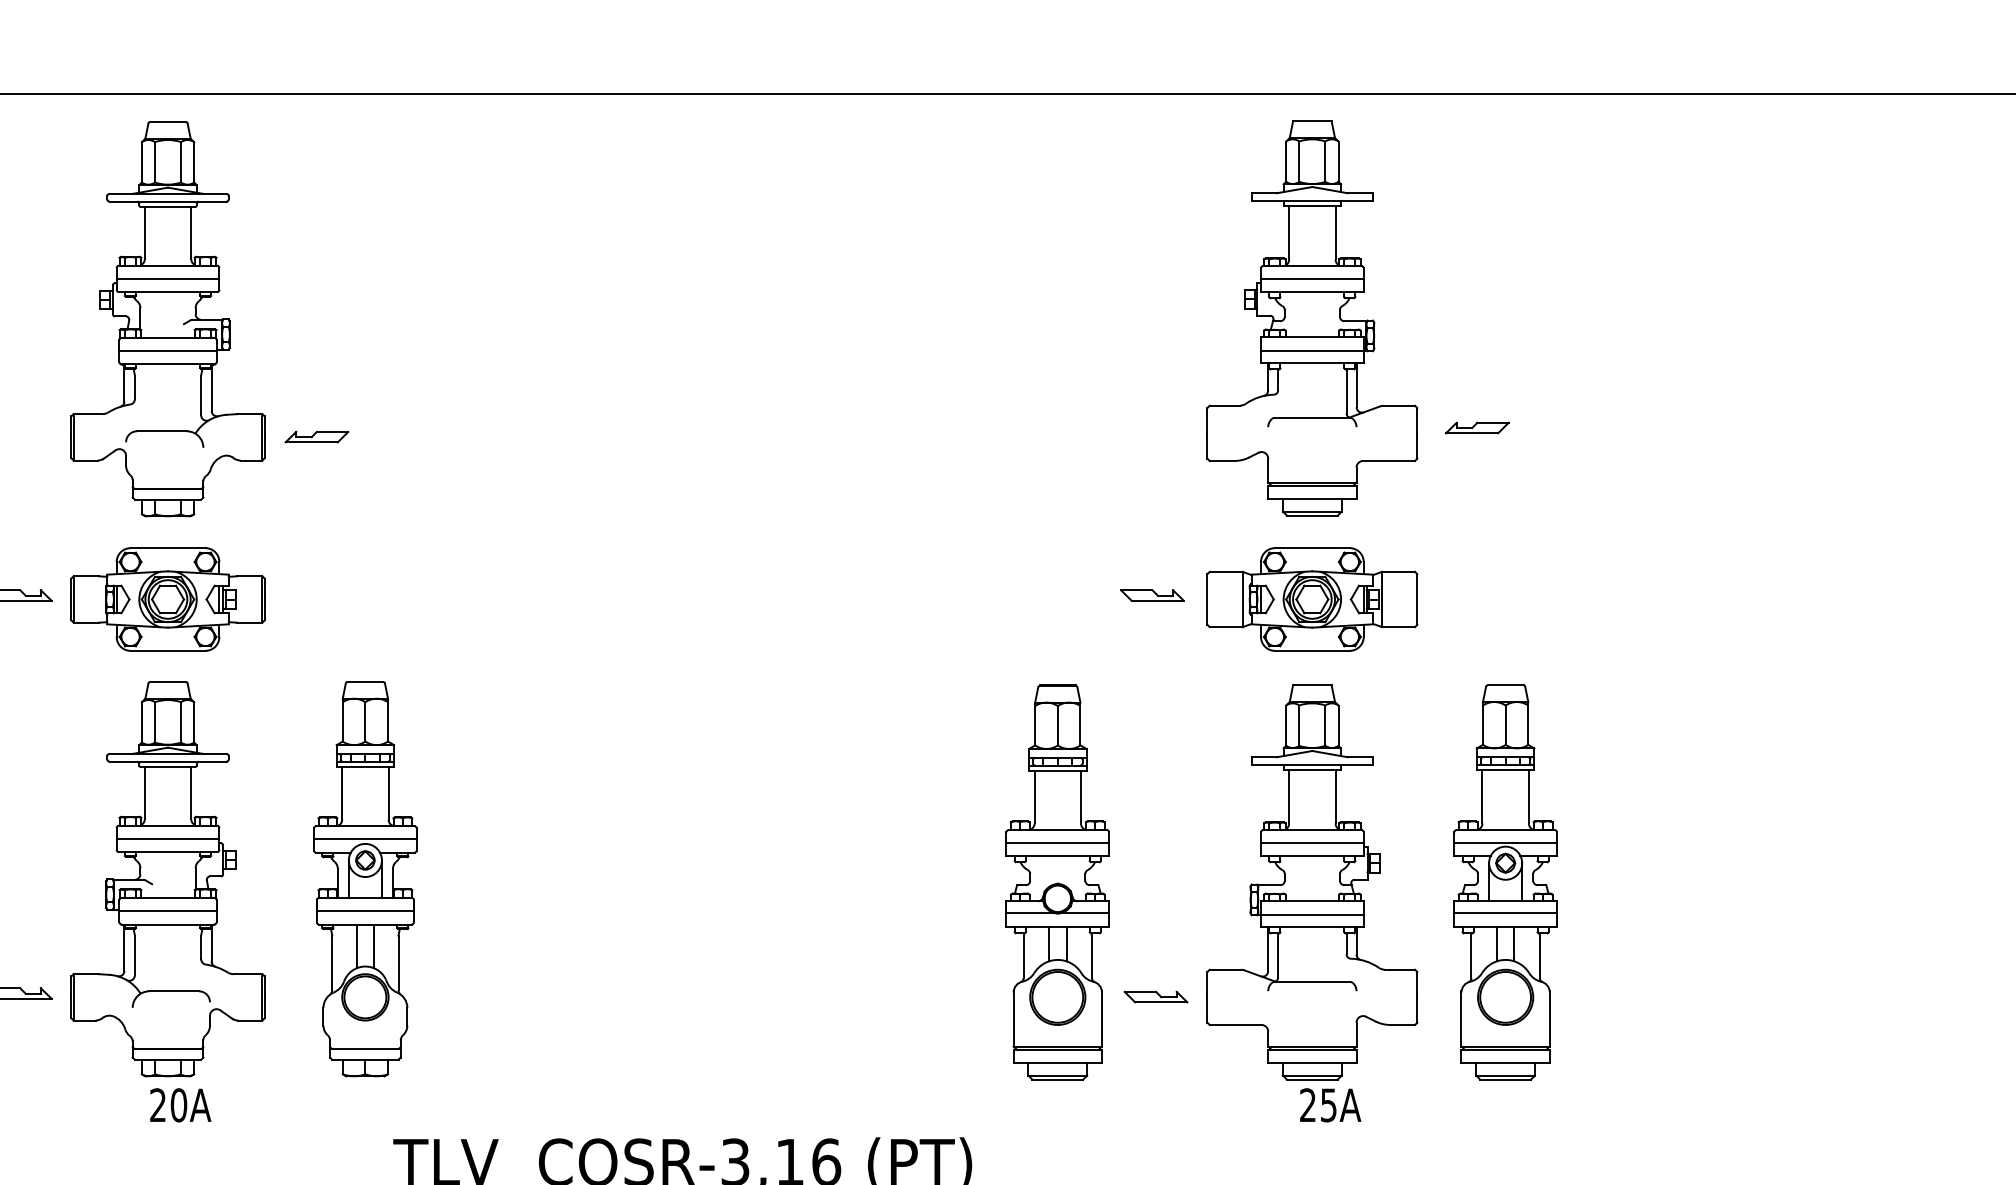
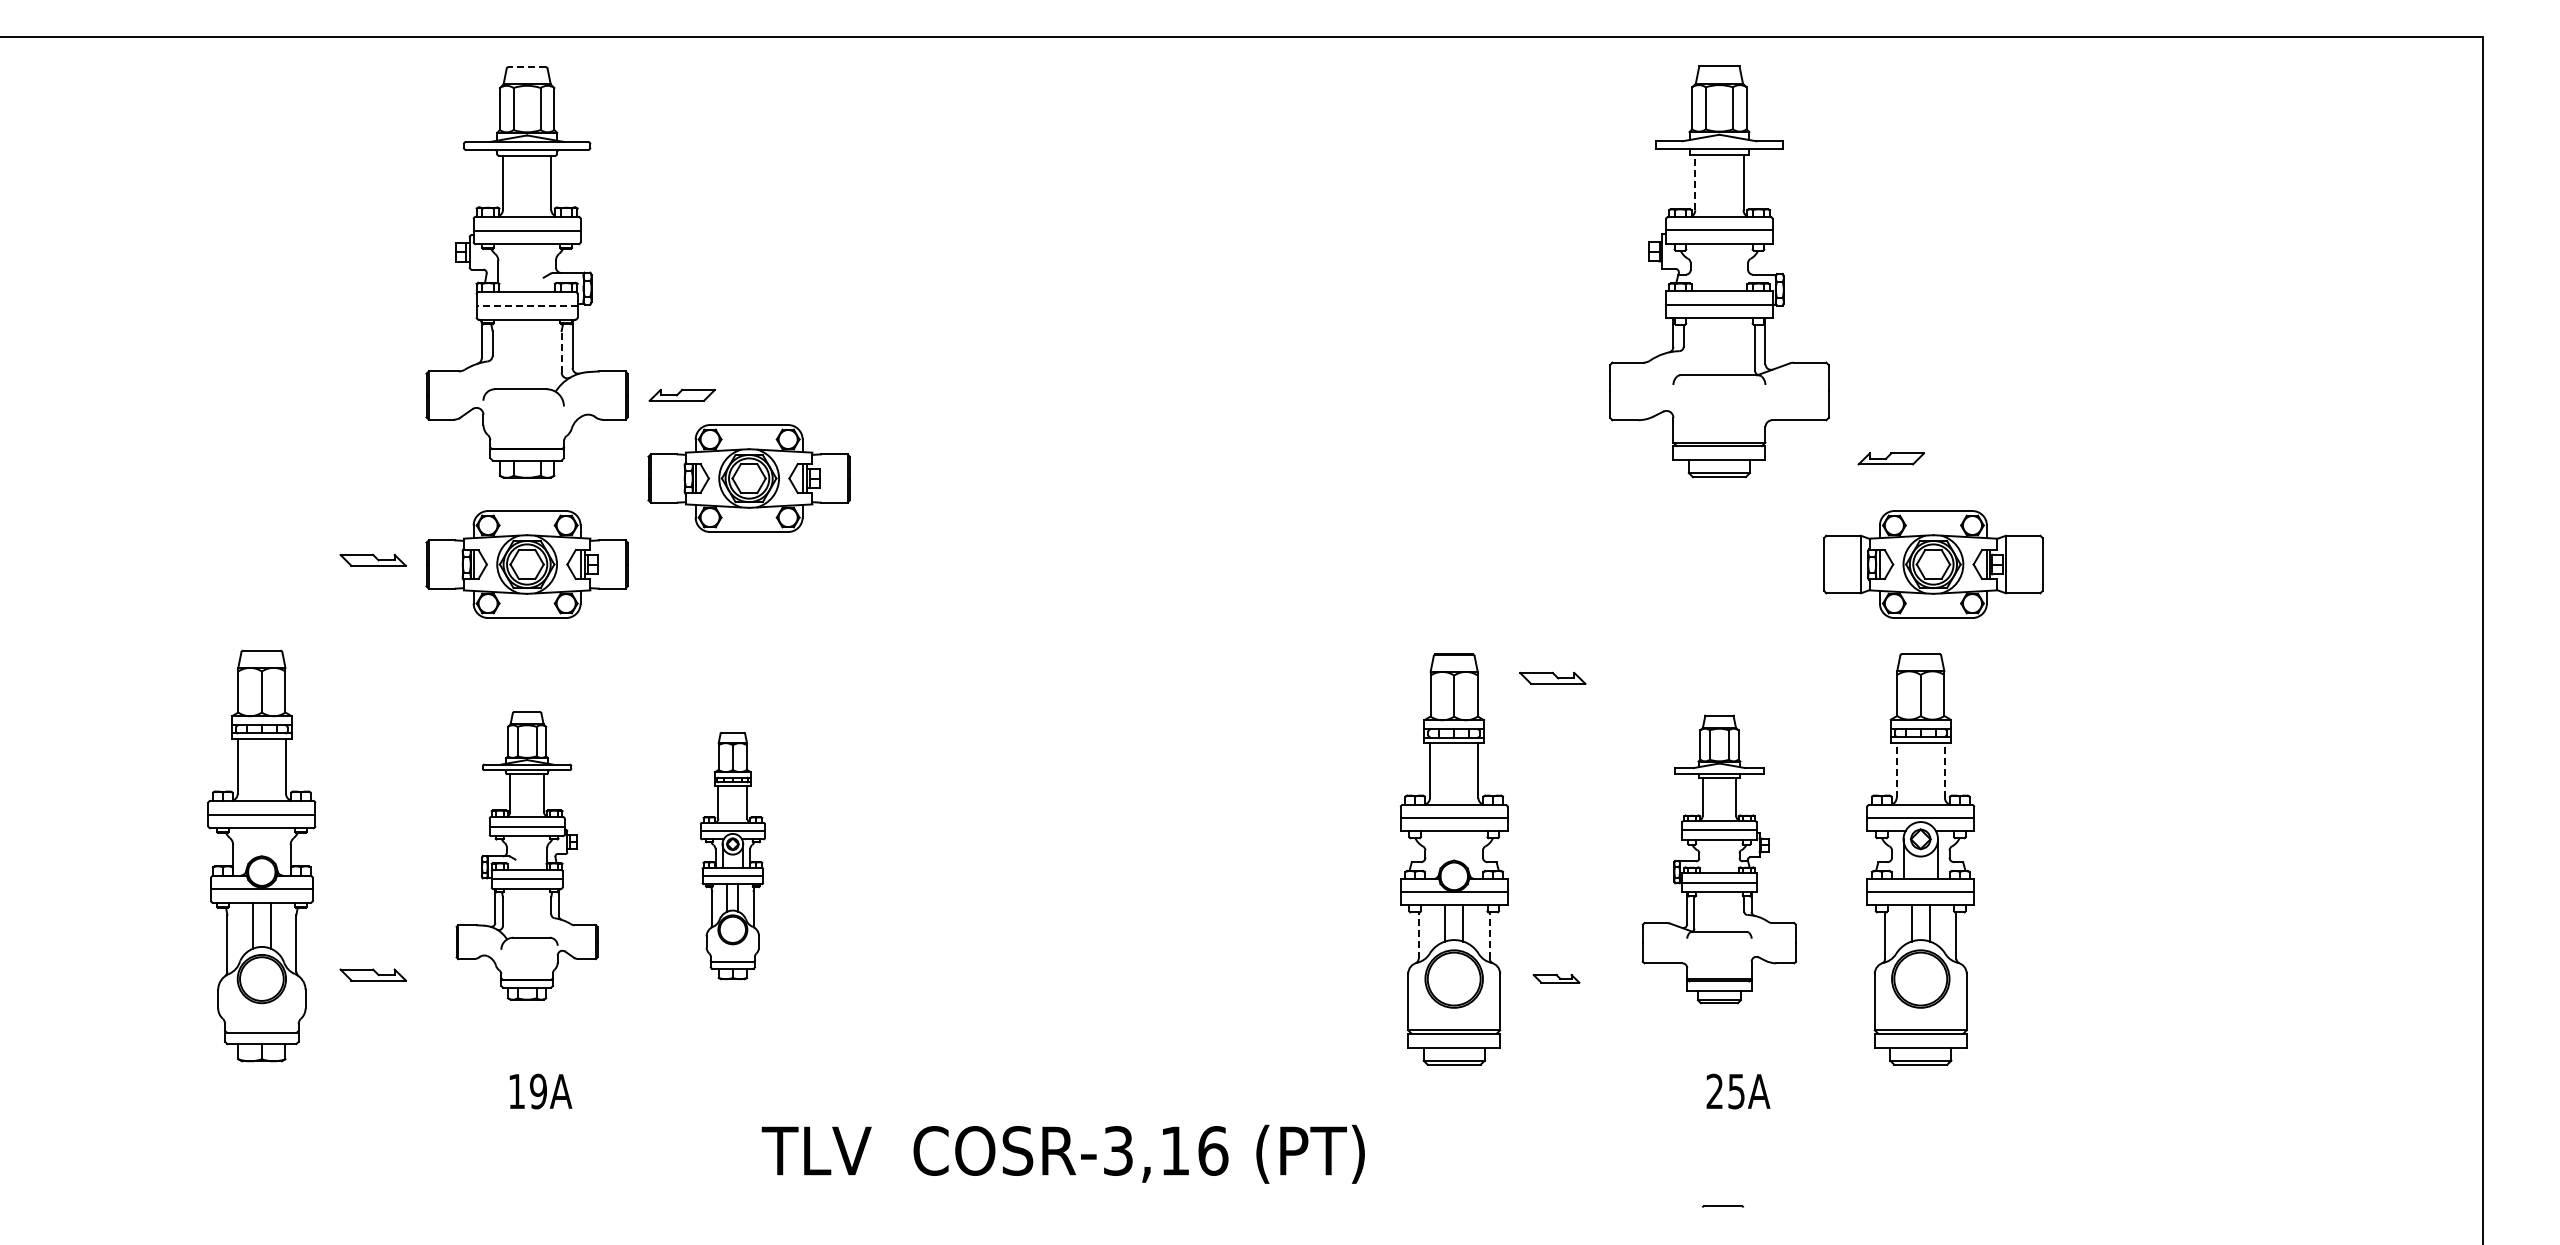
line: (168, 122) -> (527, 67), solid -> dashed
line: (1289, 232) -> (1695, 182), solid -> dashed
line: (168, 350) -> (527, 305), solid -> dashed
line: (201, 395) -> (561, 351), solid -> dashed
part: (1476, 427) -> (1890, 458), moved
part: (380, 516) -> (748, 478), added
part: (1152, 594) -> (1552, 677), moved
part: (1312, 599) -> (1933, 564), moved
line: (1482, 797) -> (1896, 770), solid -> dashed
line: (1528, 797) -> (1944, 770), solid -> dashed
part: (167, 878) -> (526, 855), size x0.7
part: (365, 878) -> (732, 855), size x0.6
part: (1312, 882) -> (1719, 859), size x0.7
line: (1023, 955) -> (1418, 935), solid -> dashed
line: (1091, 955) -> (1489, 935), solid -> dashed
part: (1156, 996) -> (1556, 978), size x0.7
text: (168, 1105) -> (527, 1091), 20A -> 19A

